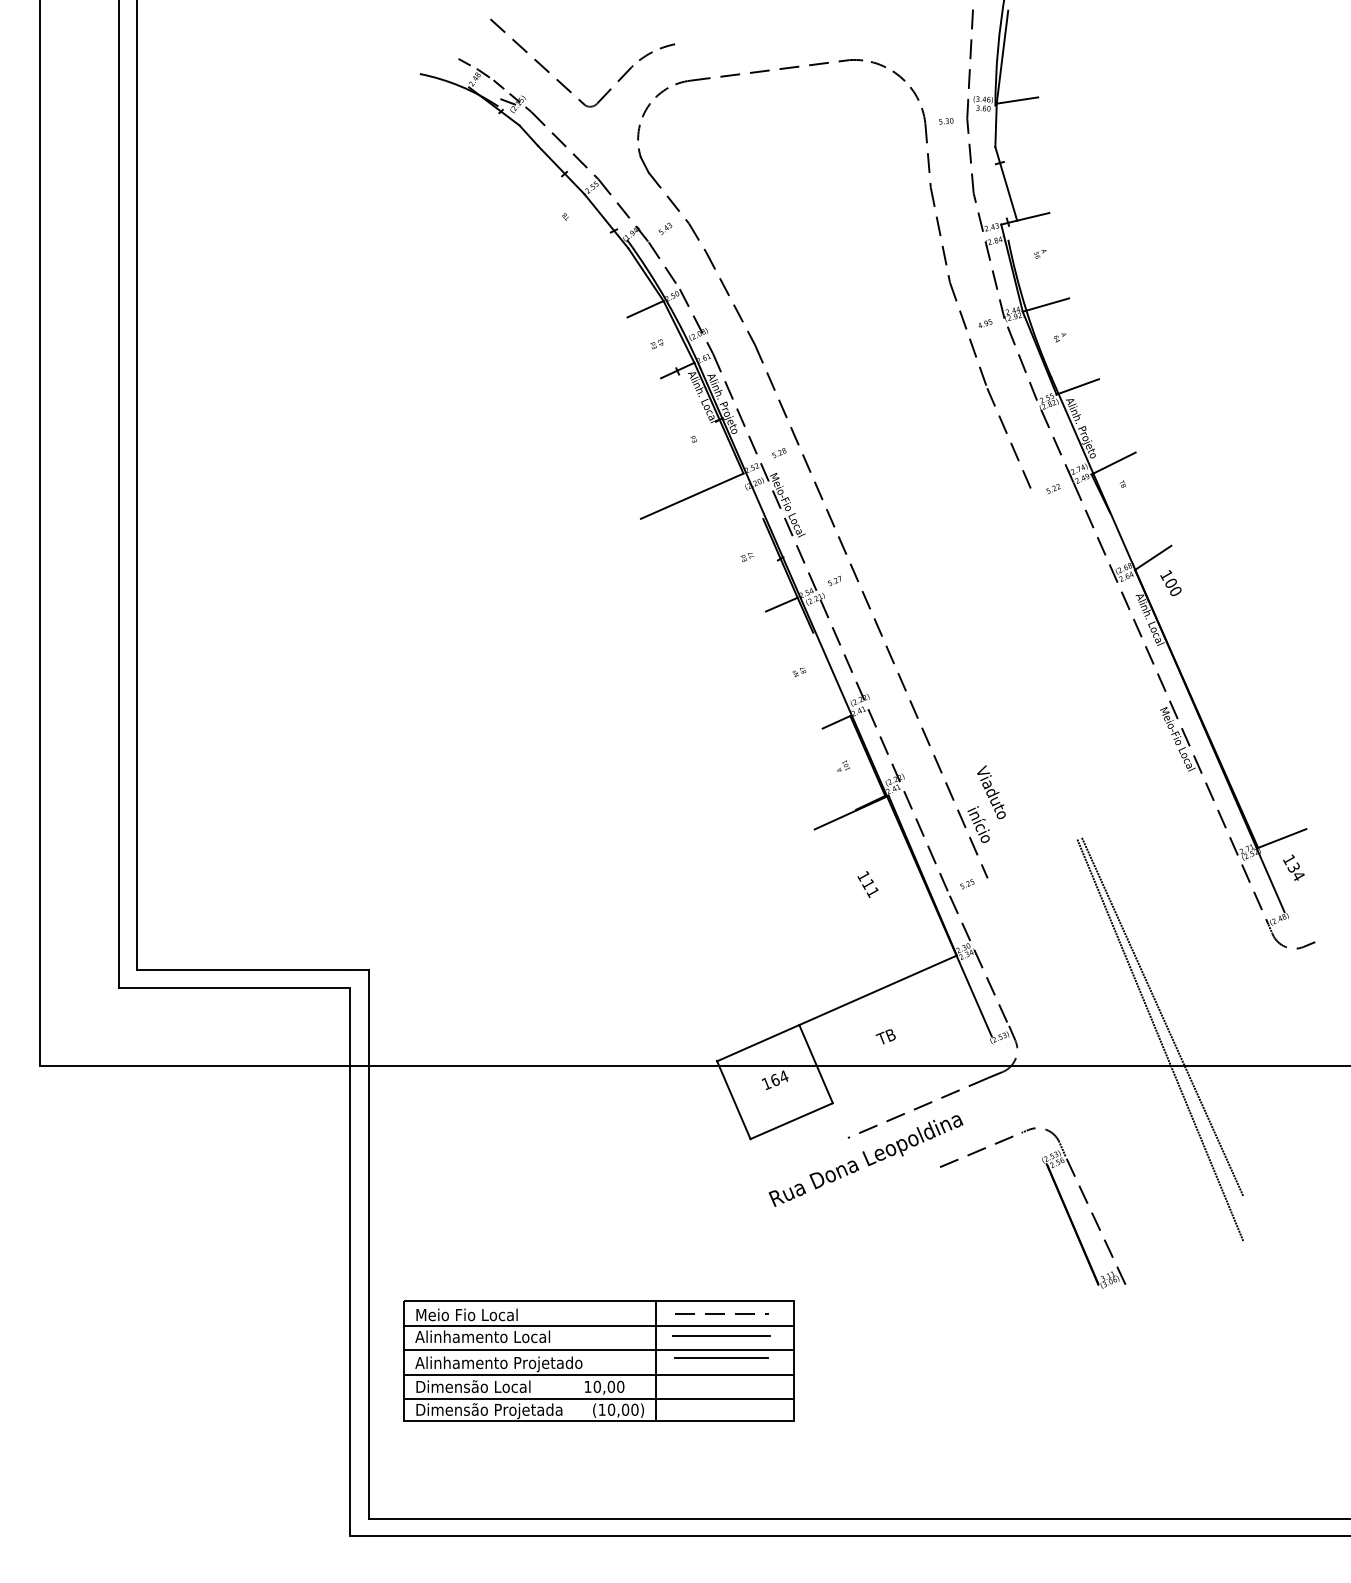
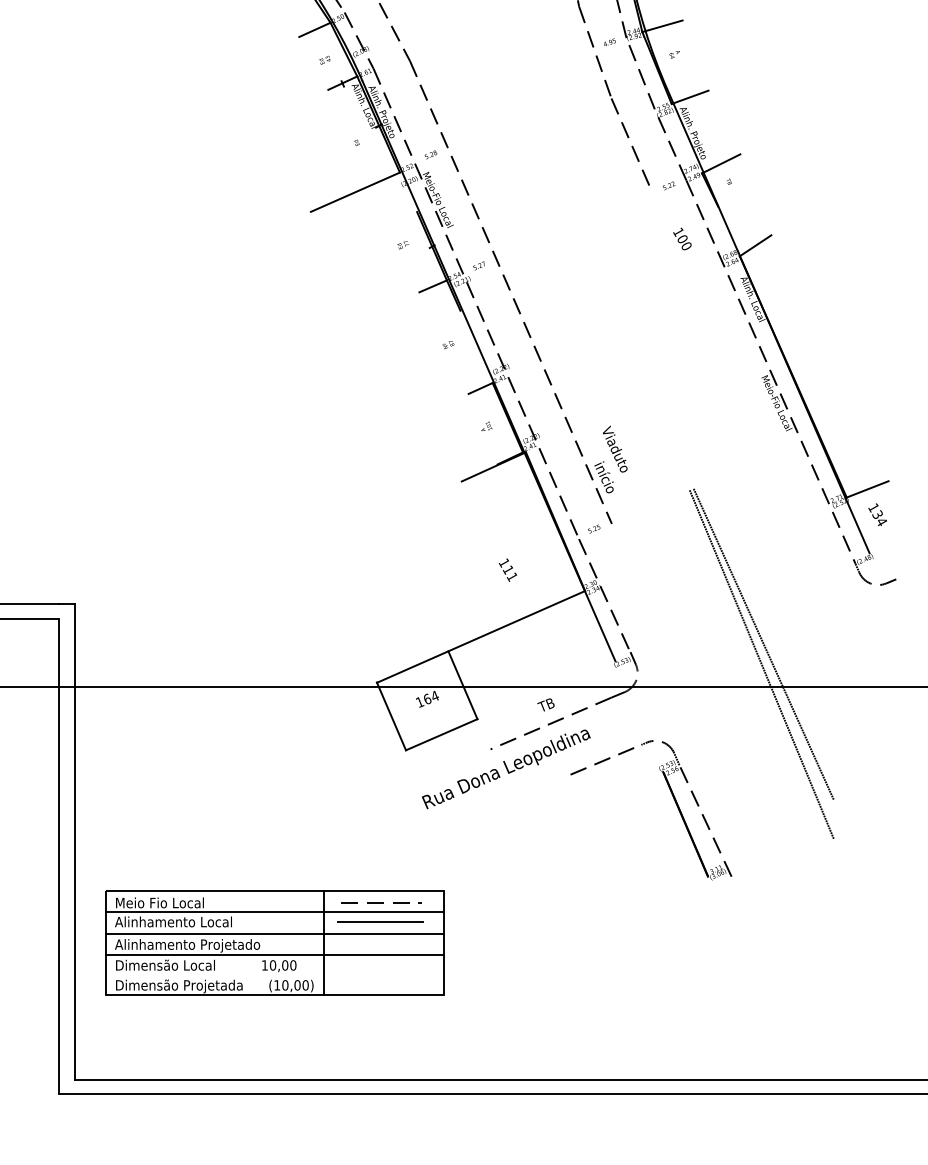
text: (1170, 583) -> (682, 239), moved
text: (867, 884) -> (507, 570), moved
text: (885, 1036) -> (545, 704), moved
line: (721, 1357) -> (380, 939), removed
line: (598, 1399) -> (274, 976), removed

